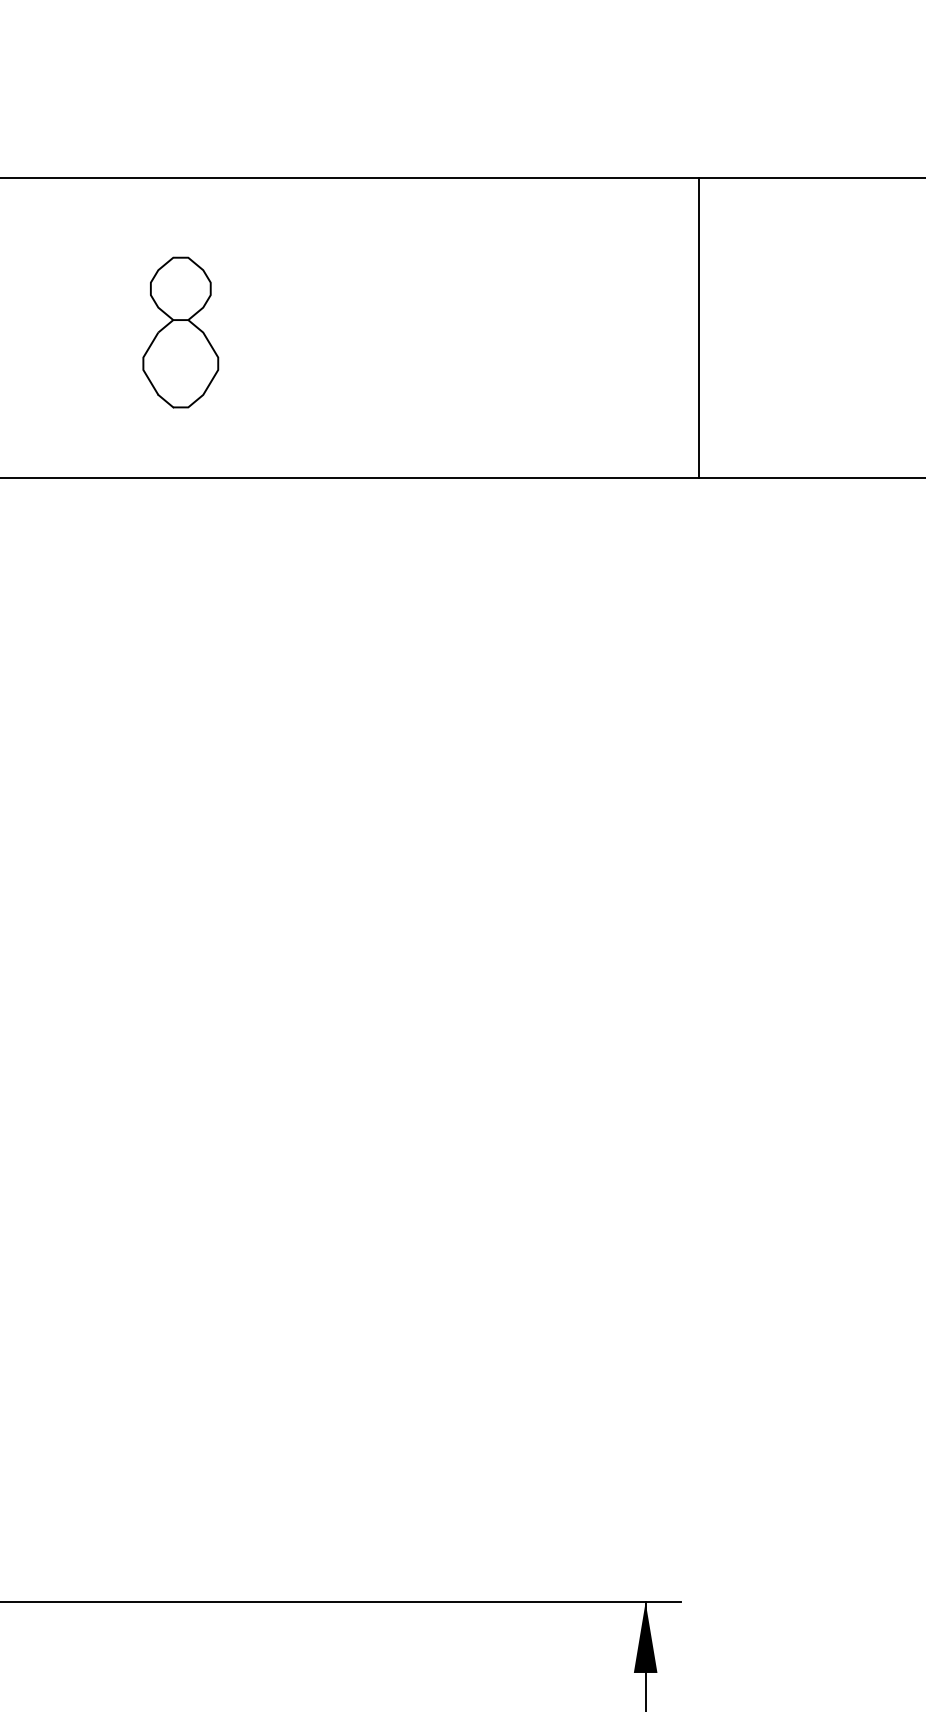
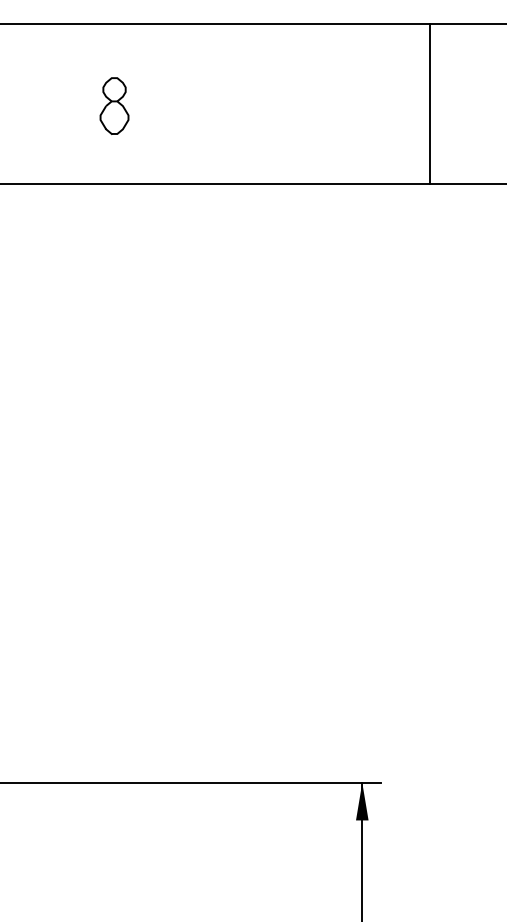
line: (698, 327) -> (429, 103), moved
part: (180, 331) -> (114, 105), size x0.7

